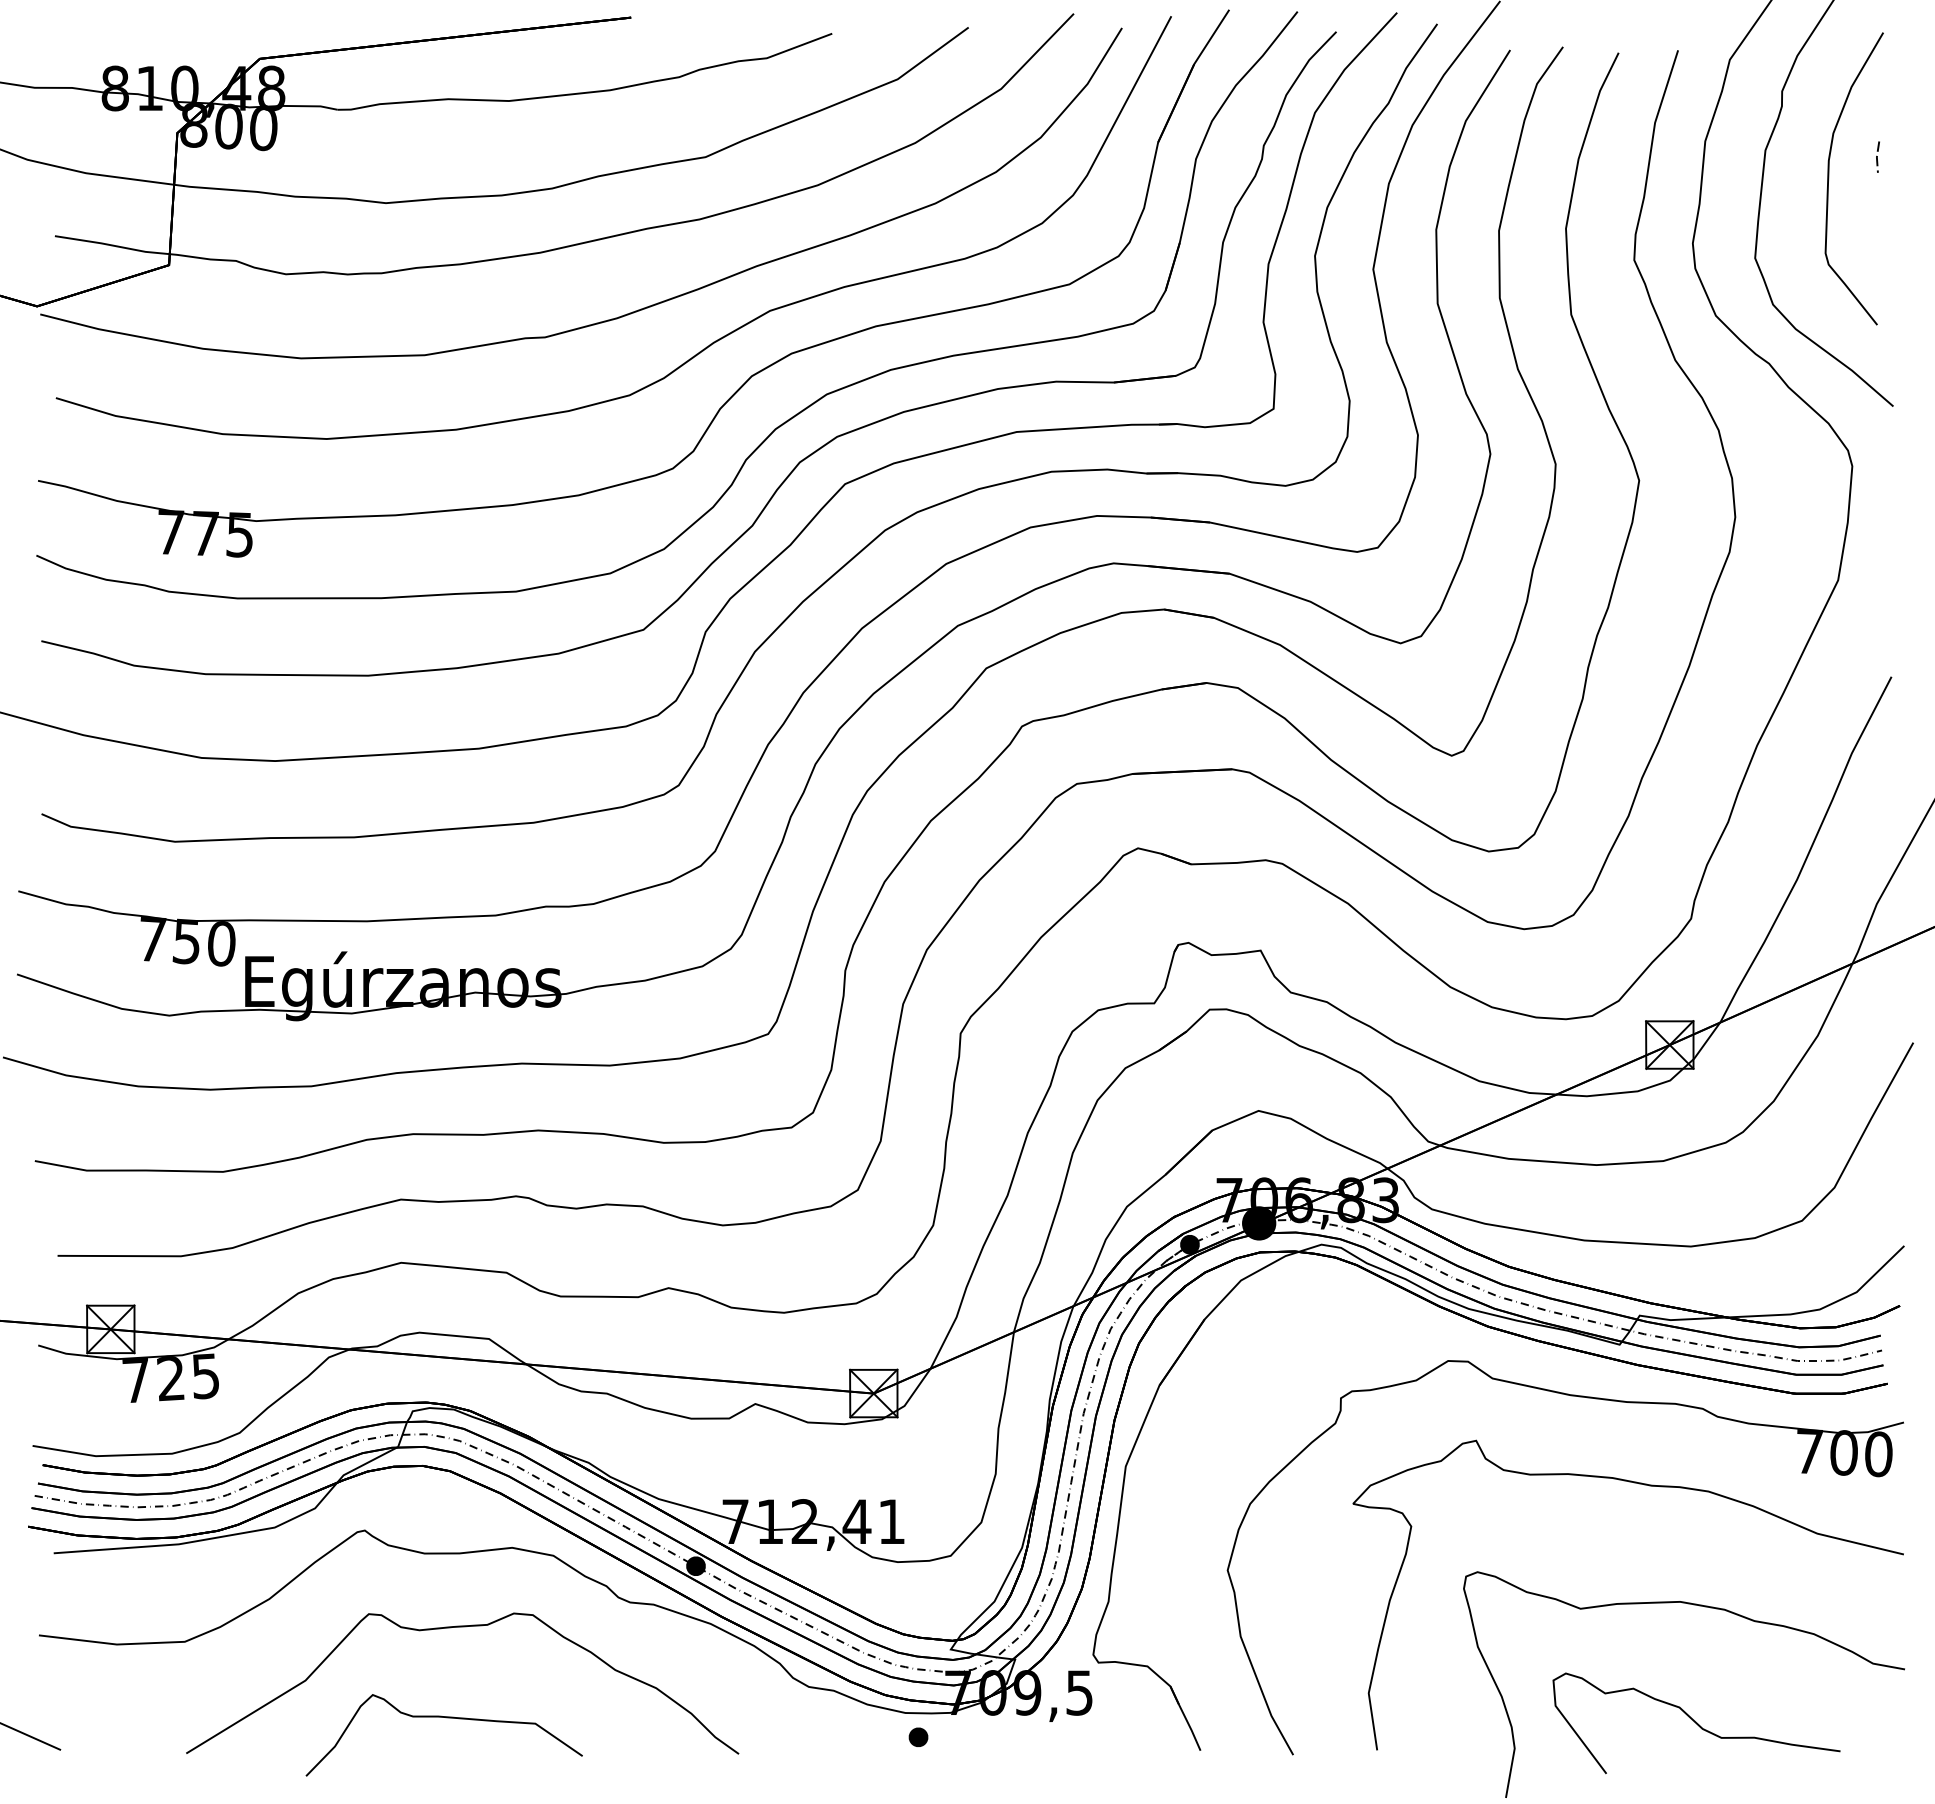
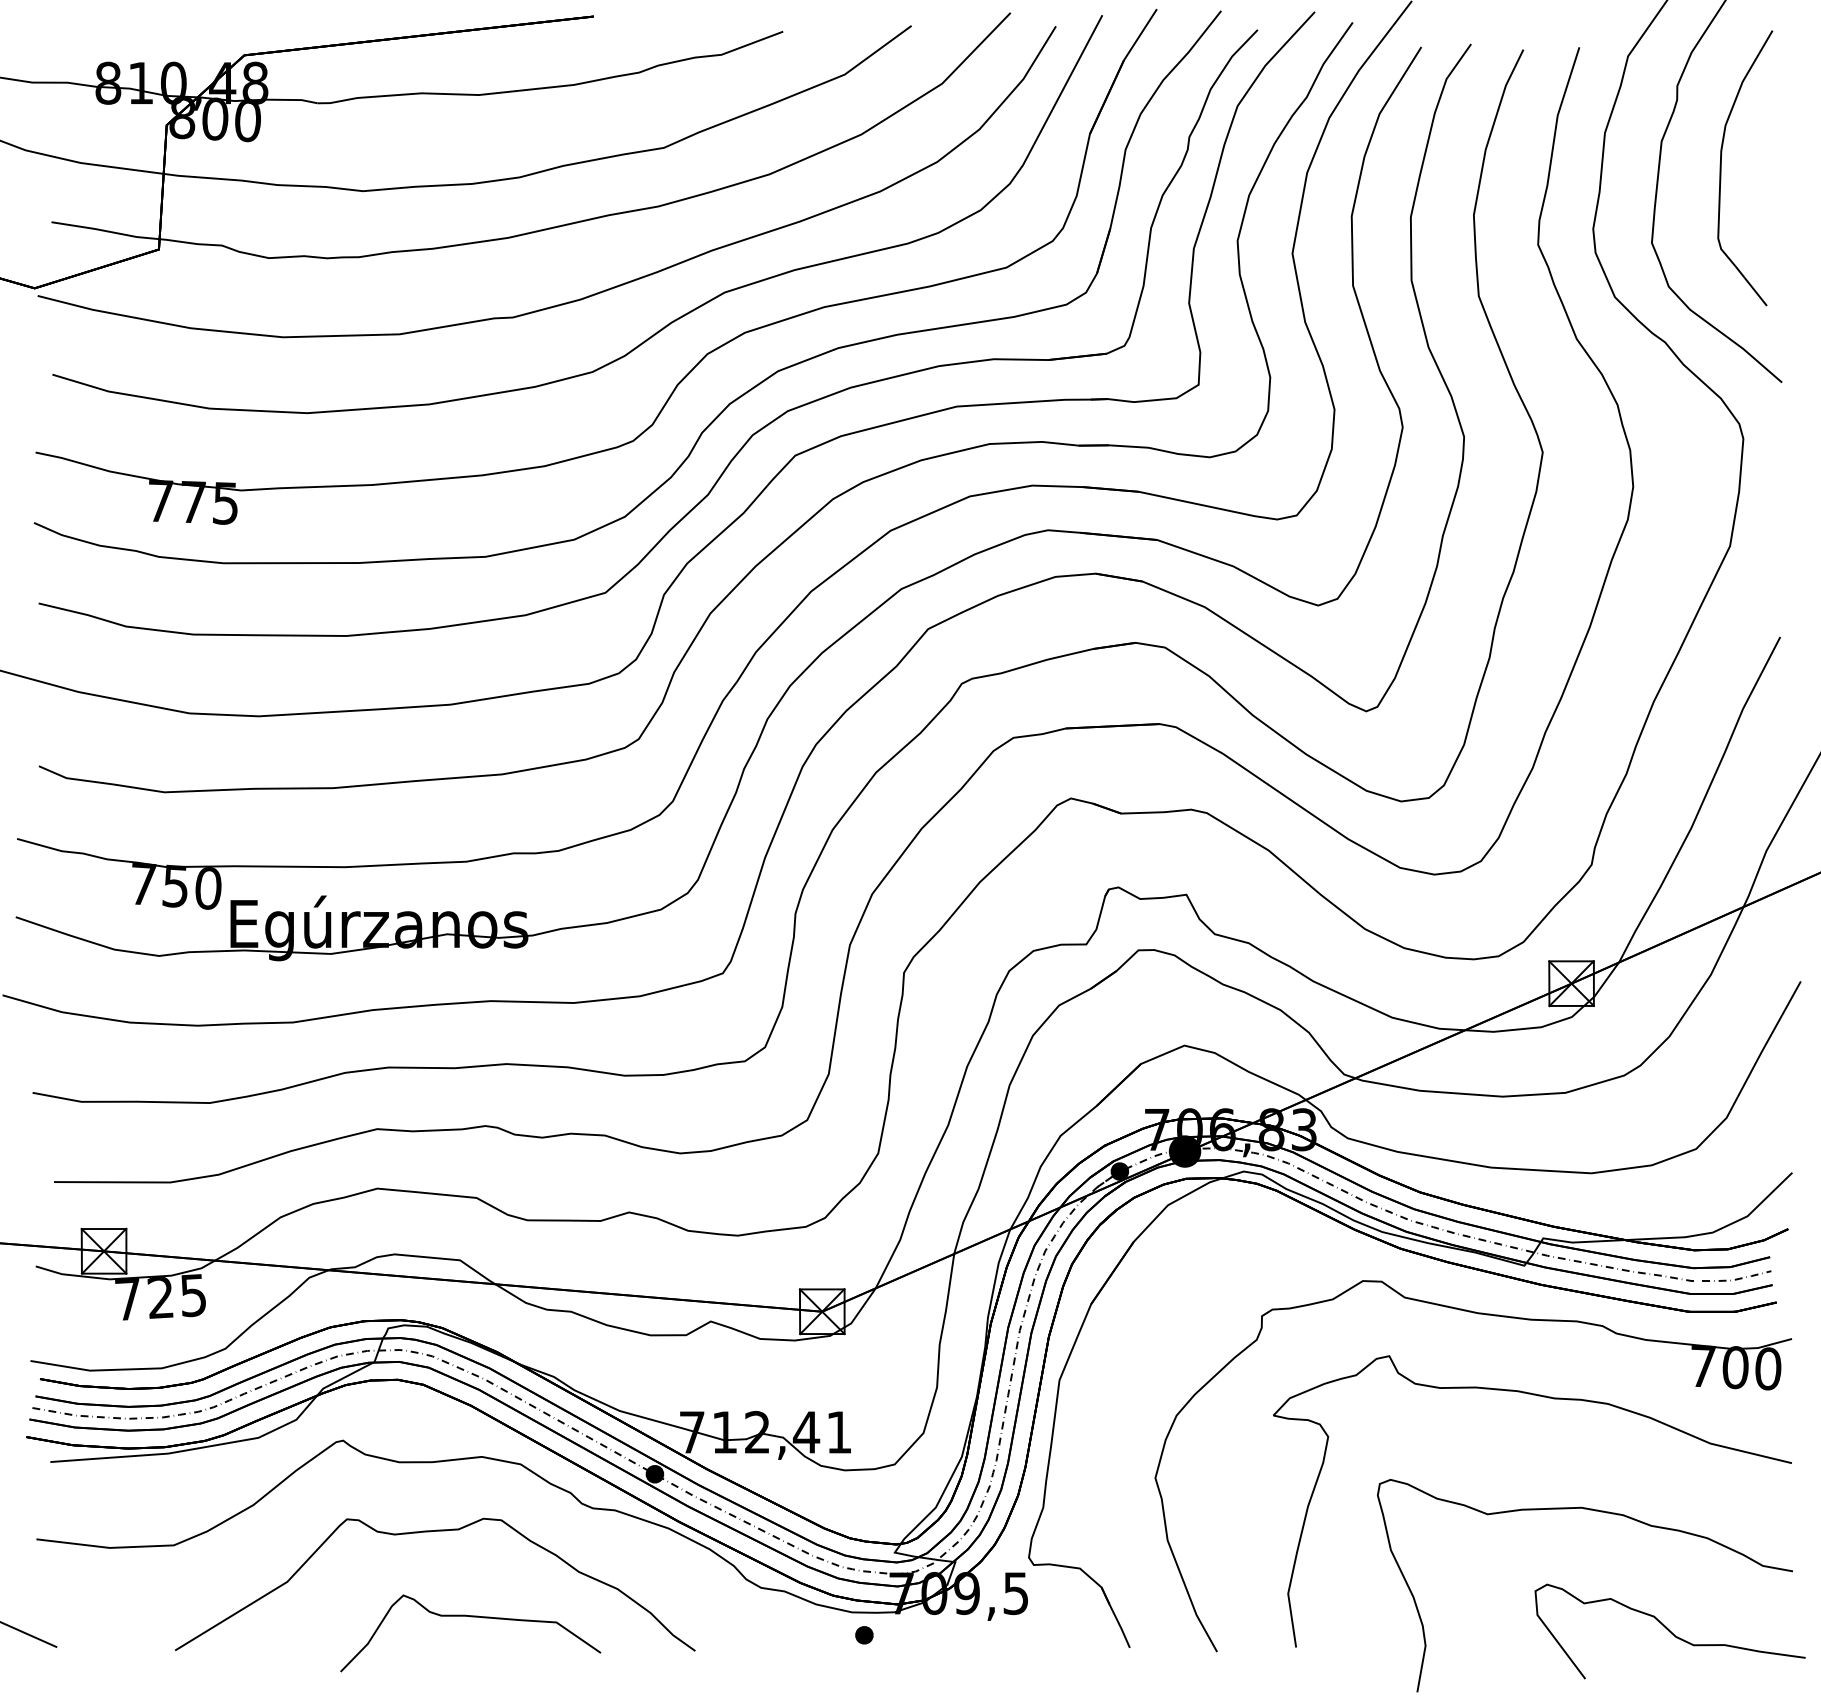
line: (1877, 156) -> (1767, 147), removed
curve: (446, 1718) -> (472, 1617), moved
curve: (1696, 1723) -> (1670, 1631), moved

